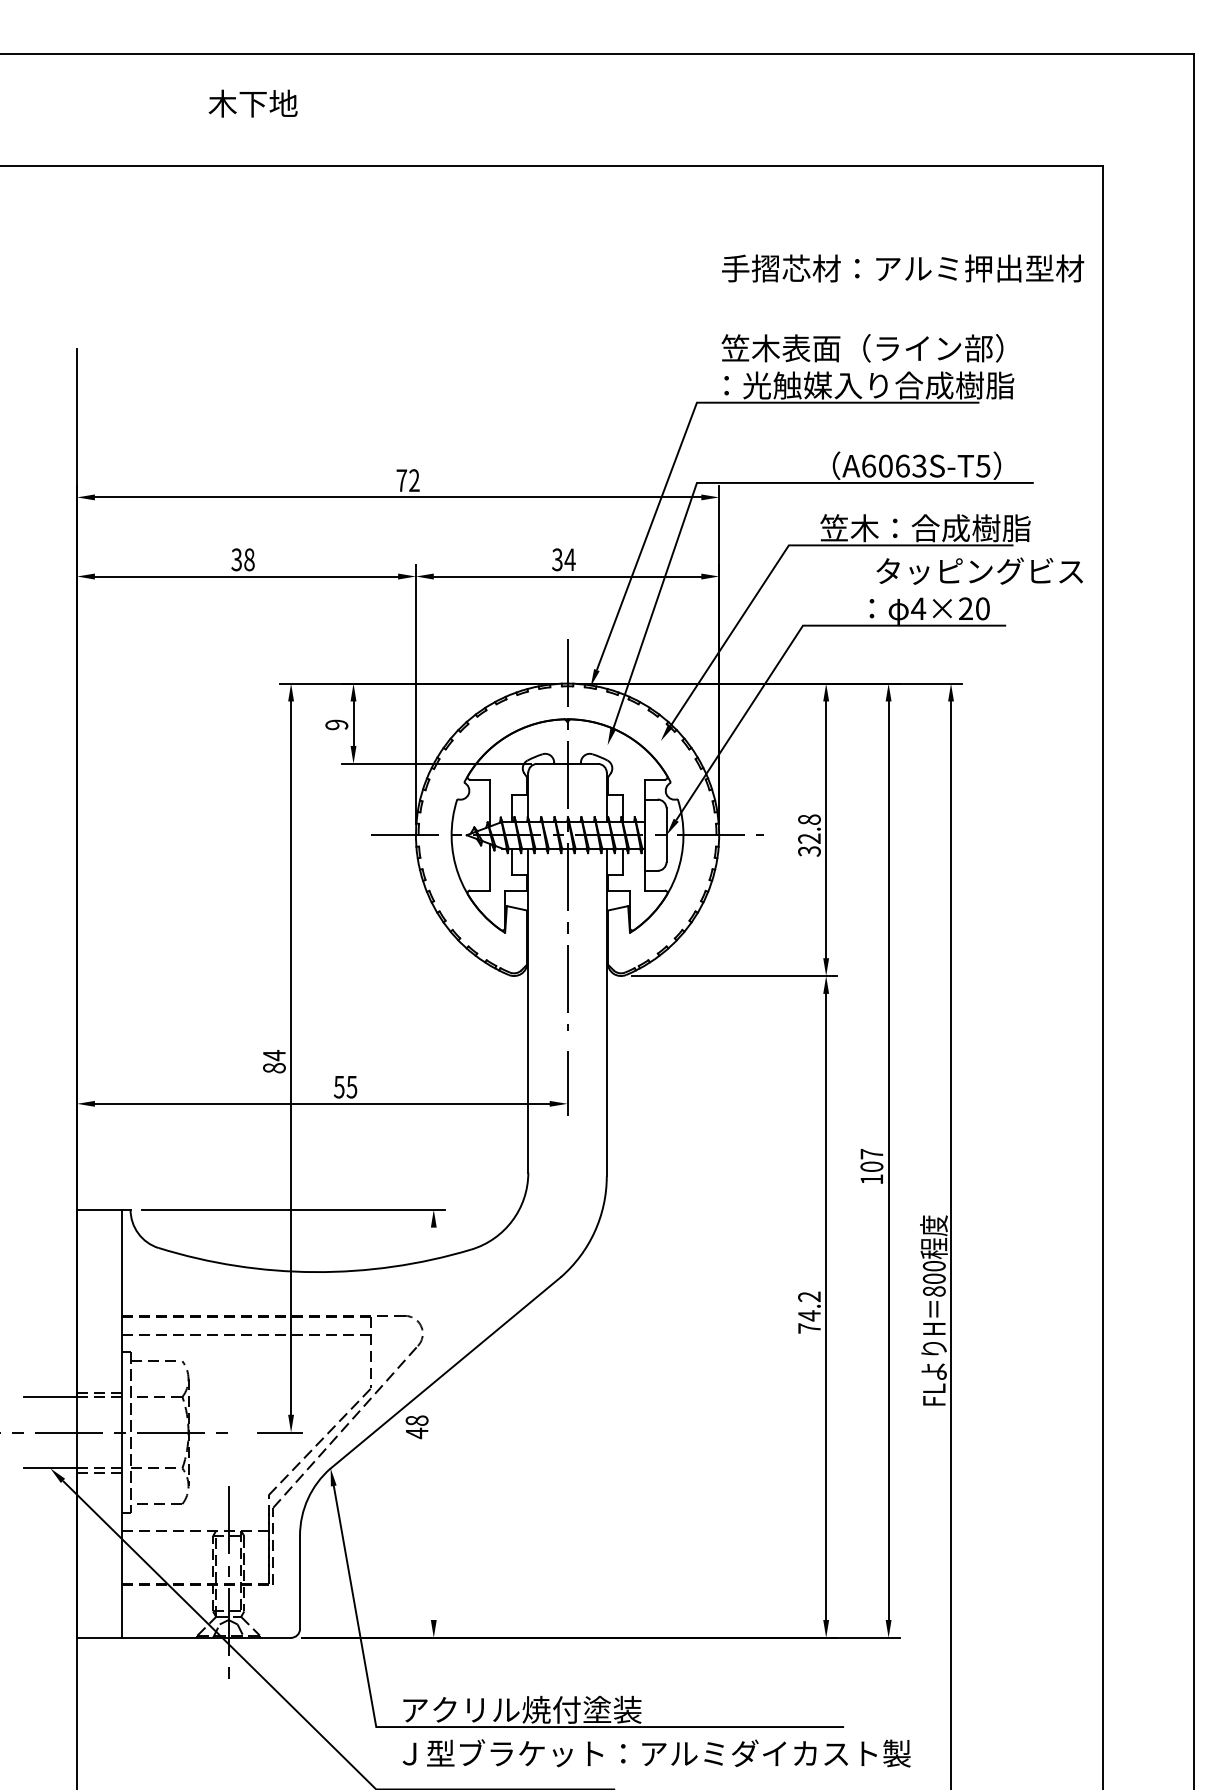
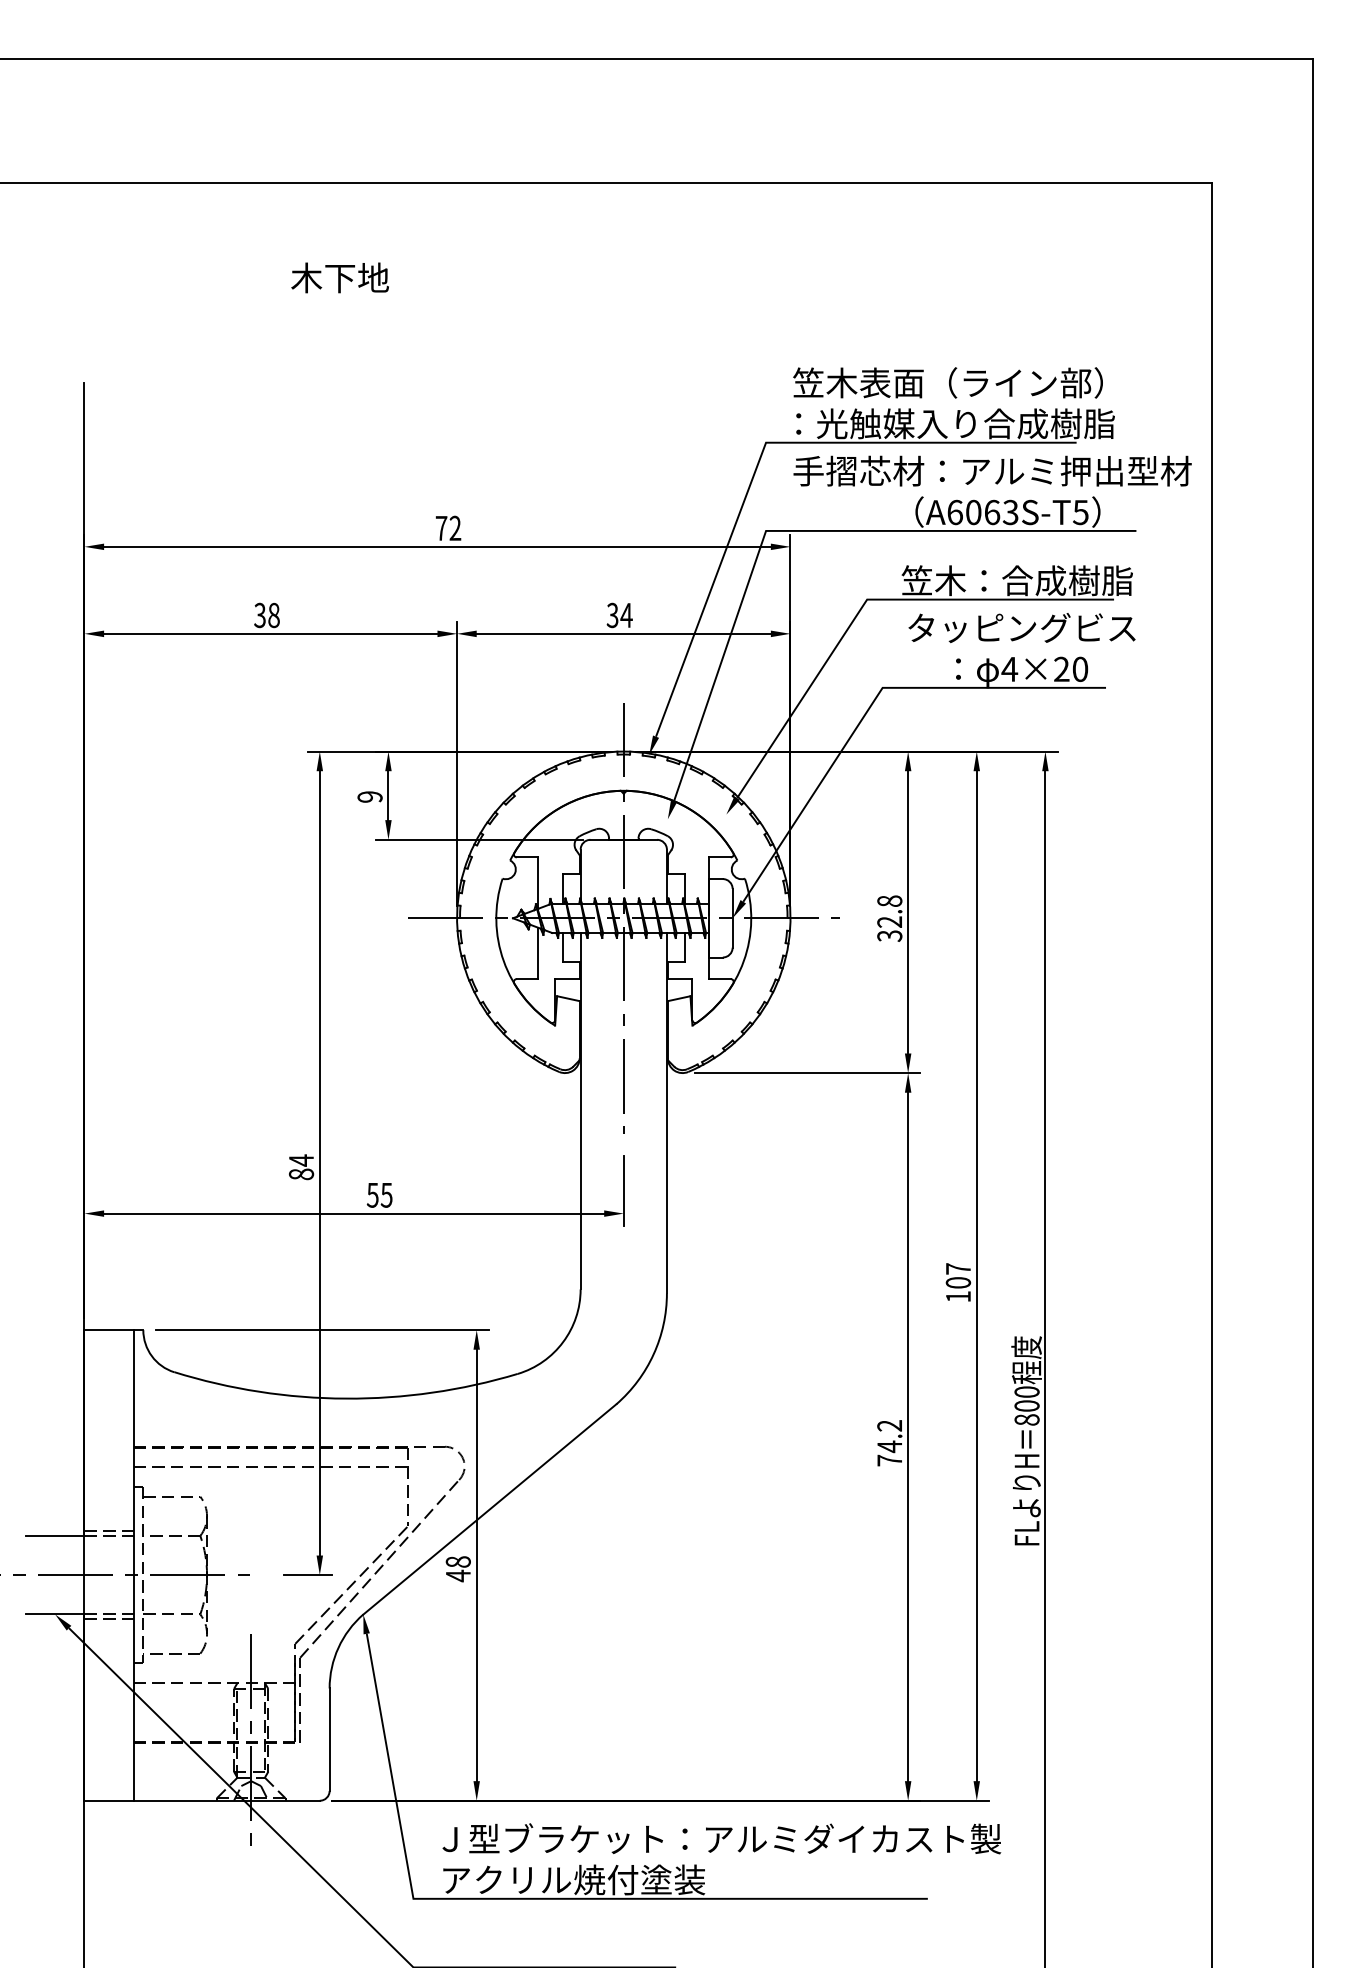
text: (252, 103) -> (339, 277), moved
text: (902, 267) -> (992, 470), moved
text: (979, 570) -> (1021, 627), moved
line: (433, 1423) -> (476, 1565), added
text: (656, 1753) -> (721, 1838), moved

